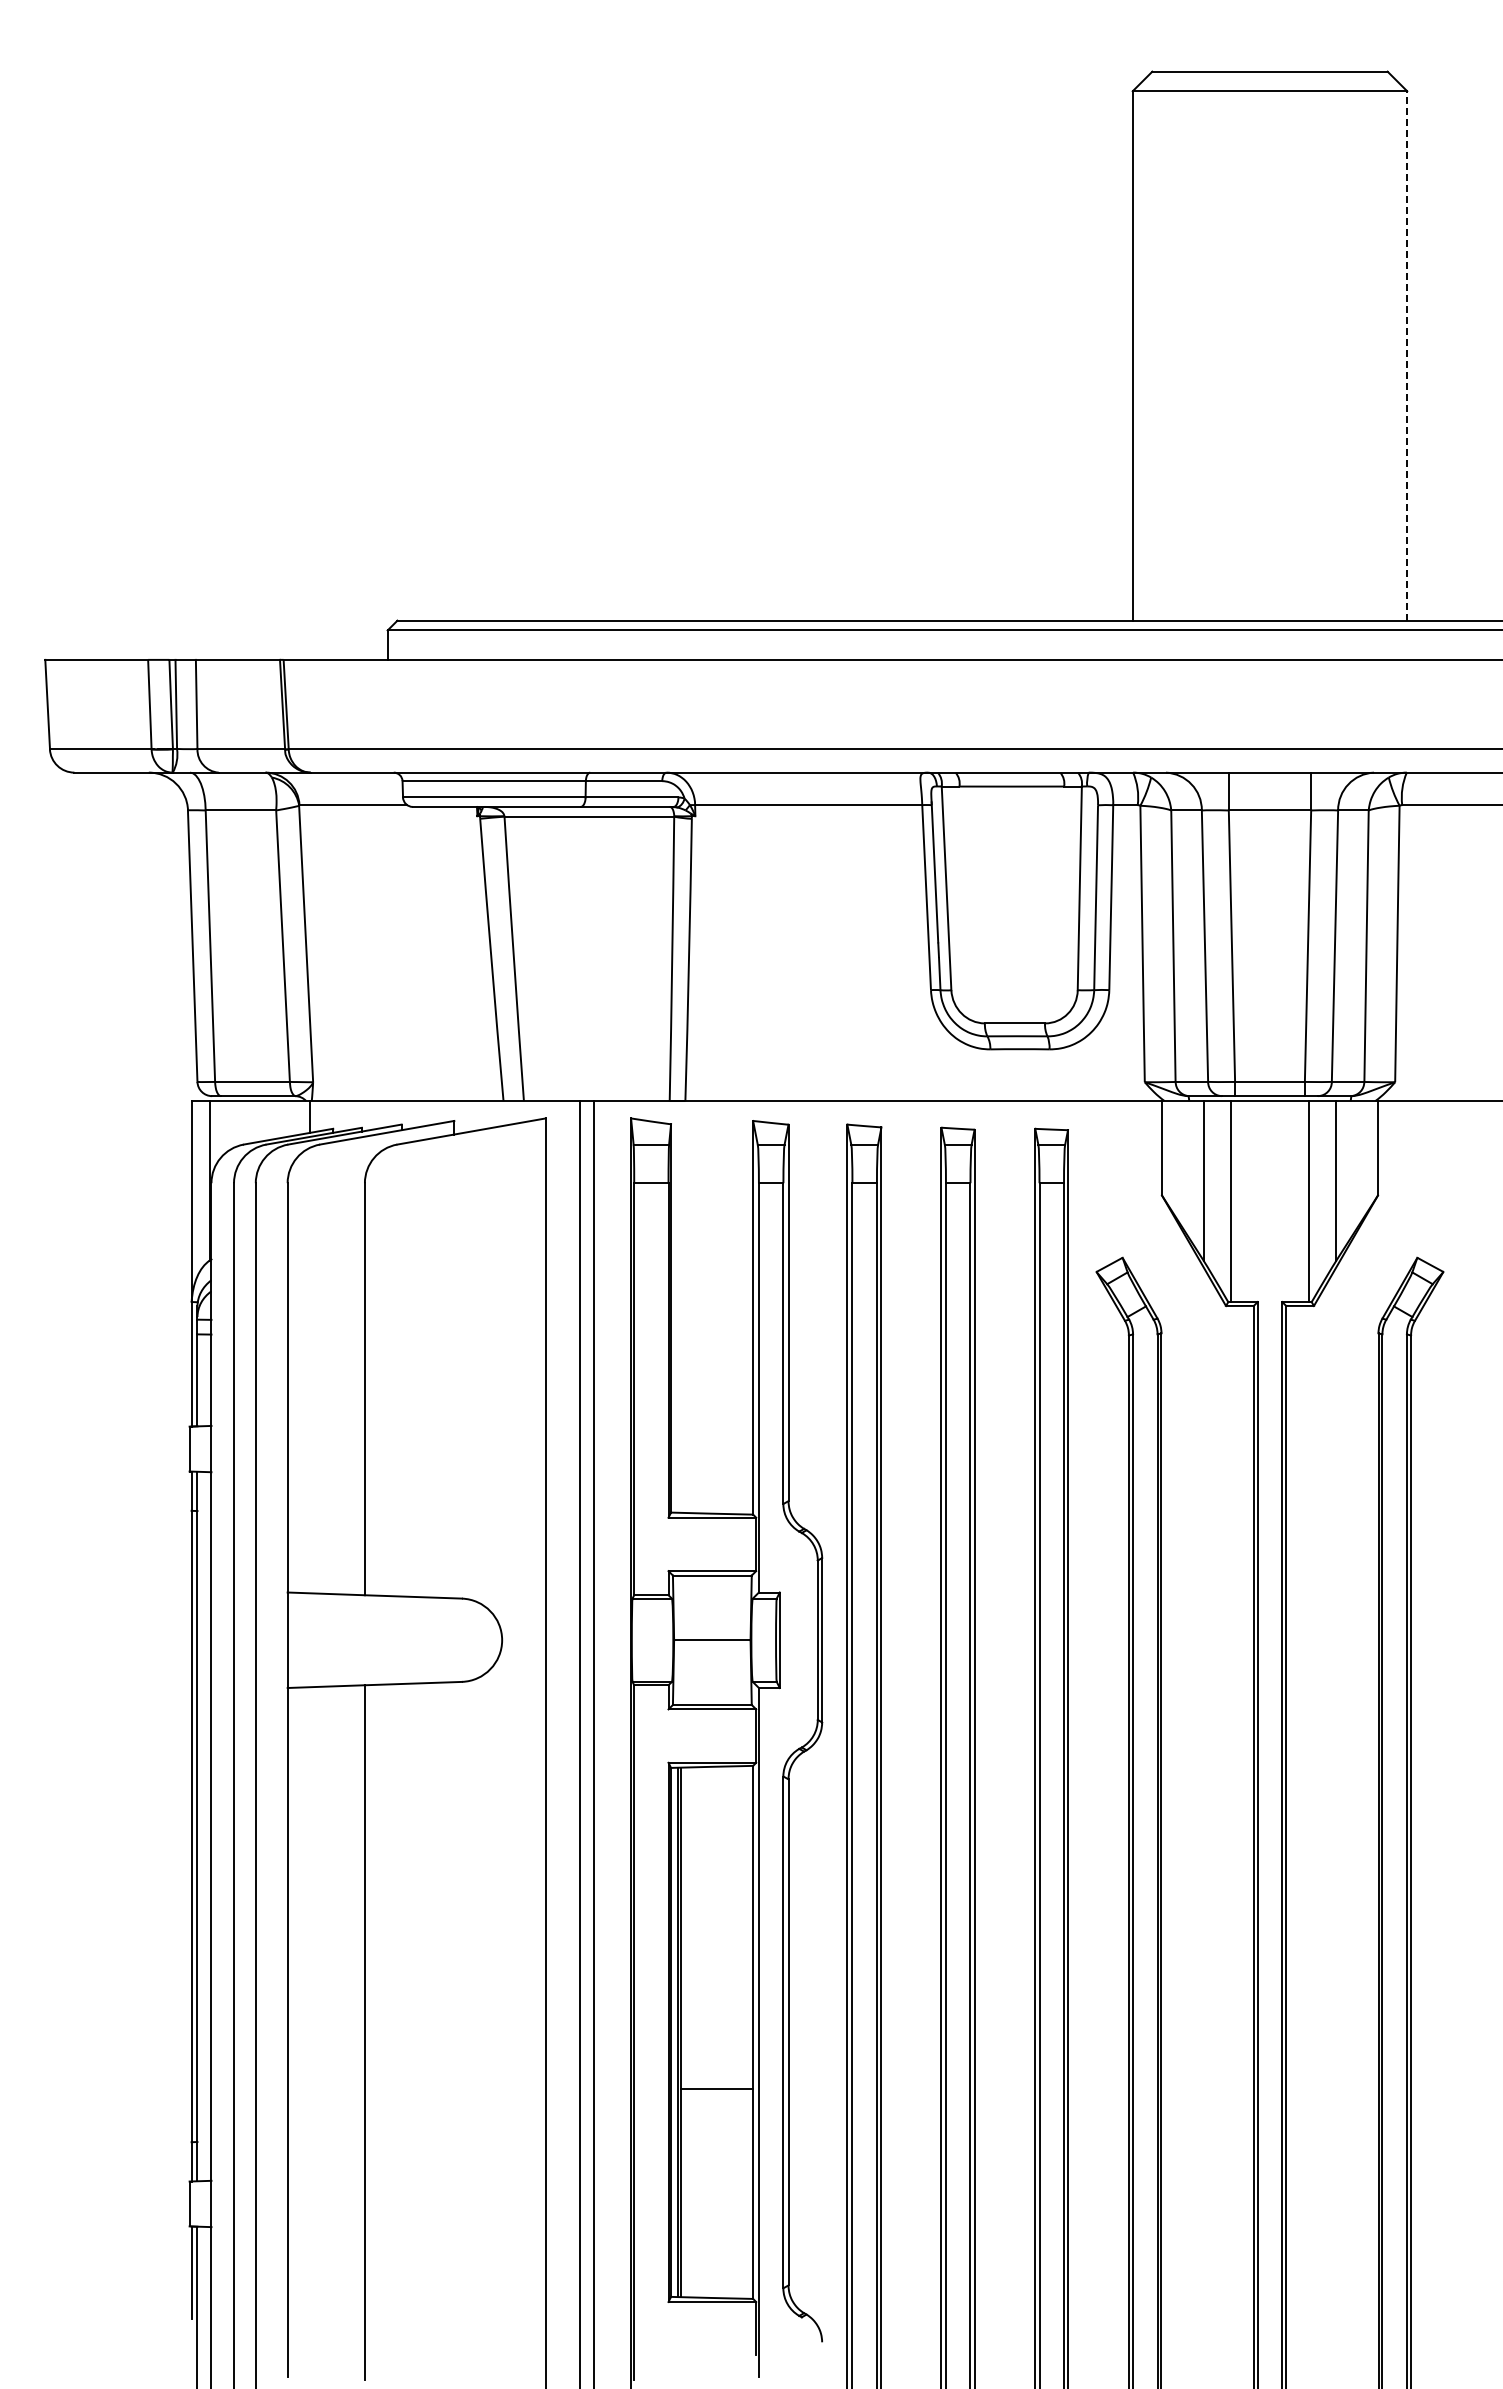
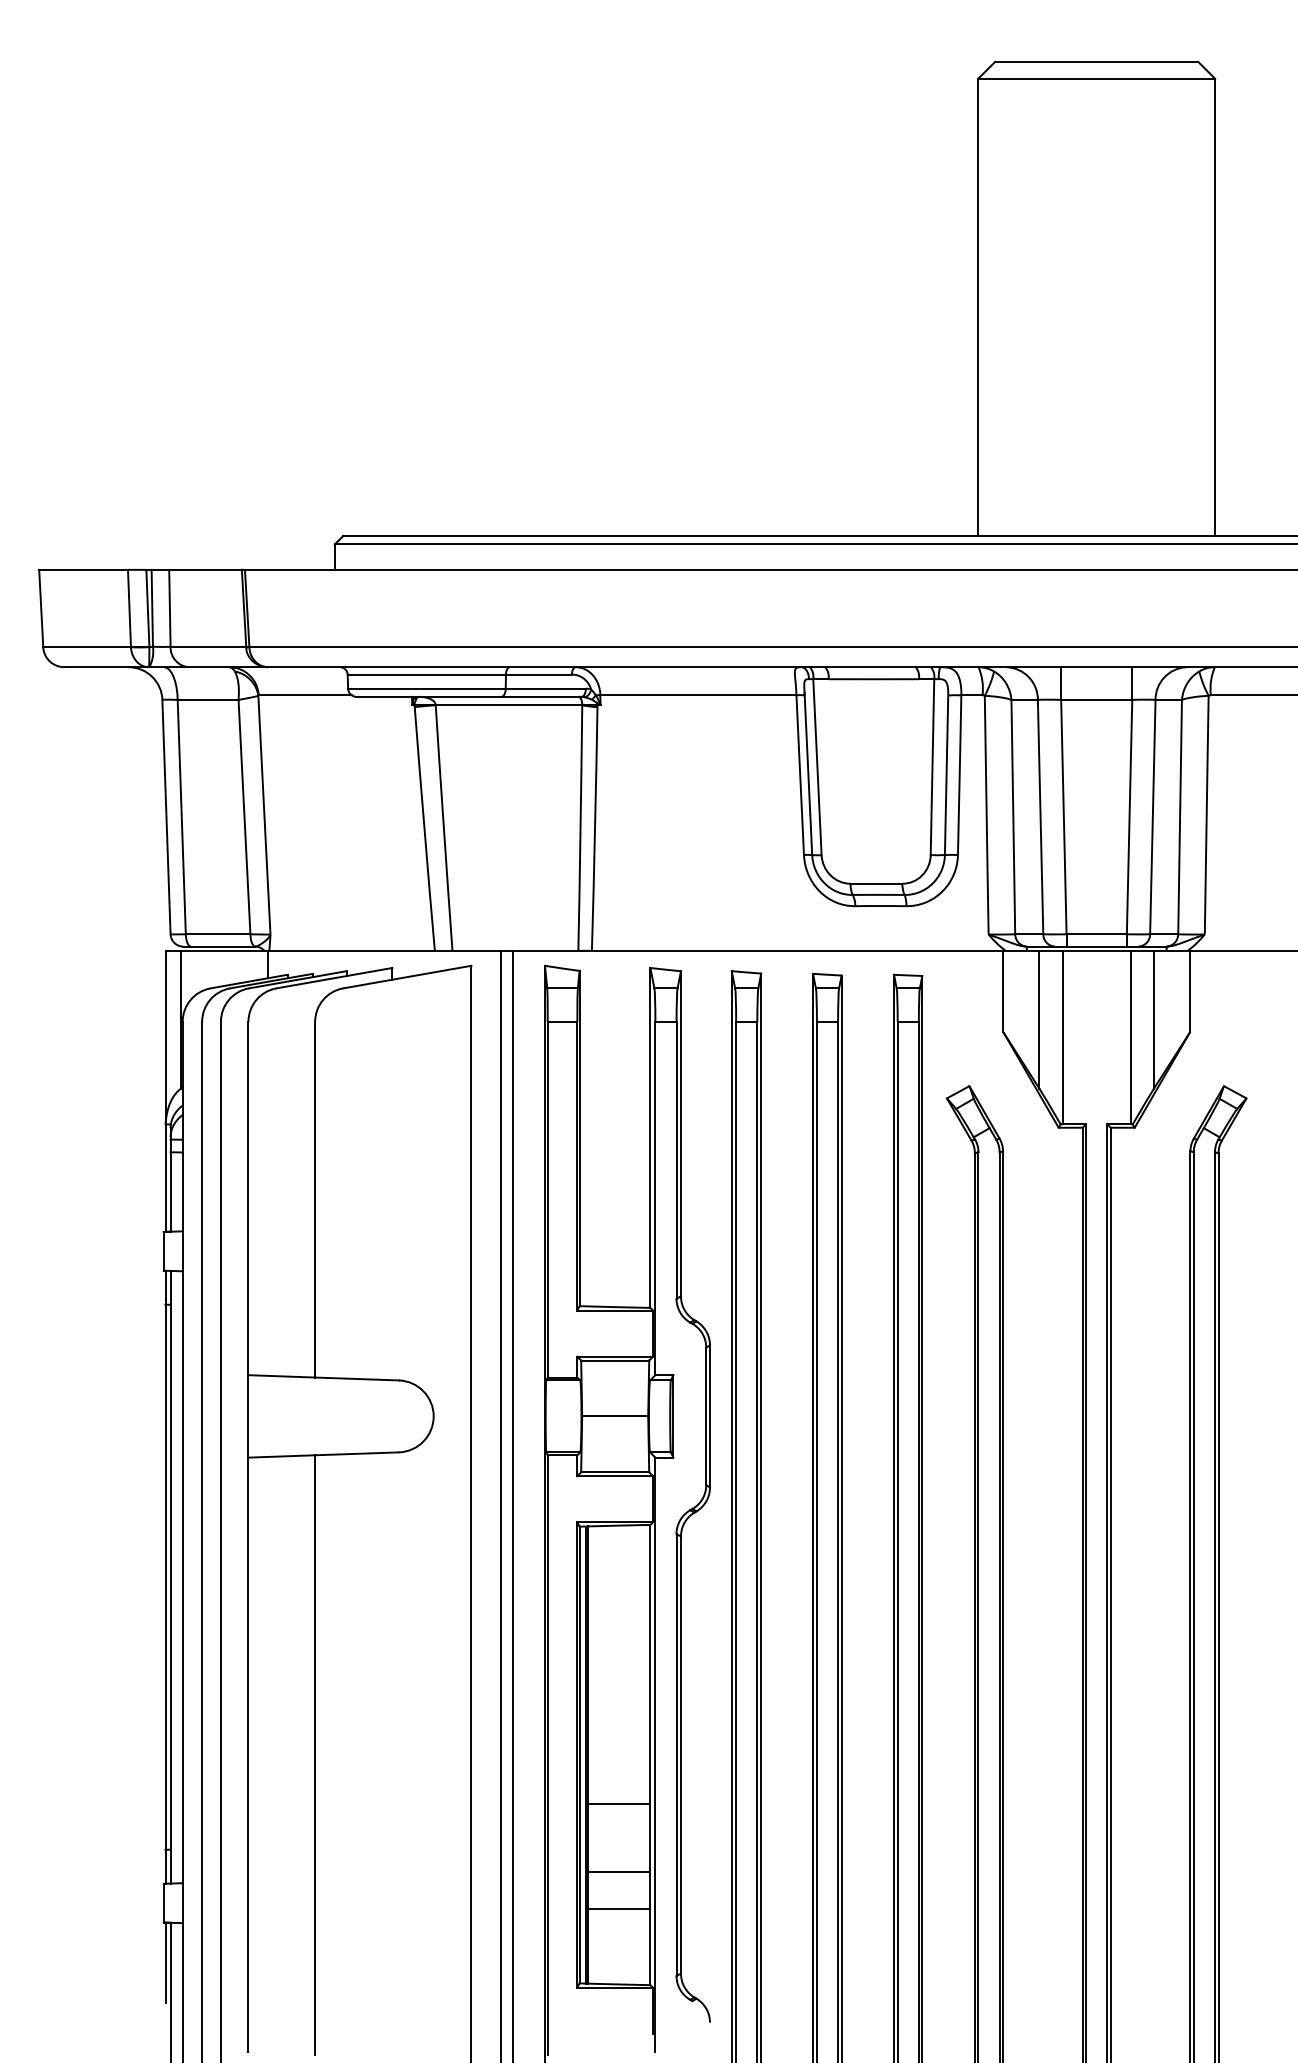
line: (1407, 355) -> (1215, 307), dashed -> solid
line: (716, 2167) -> (618, 1871), added
line: (716, 2210) -> (618, 1908), added

